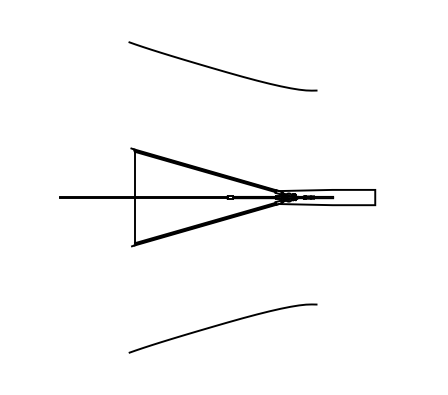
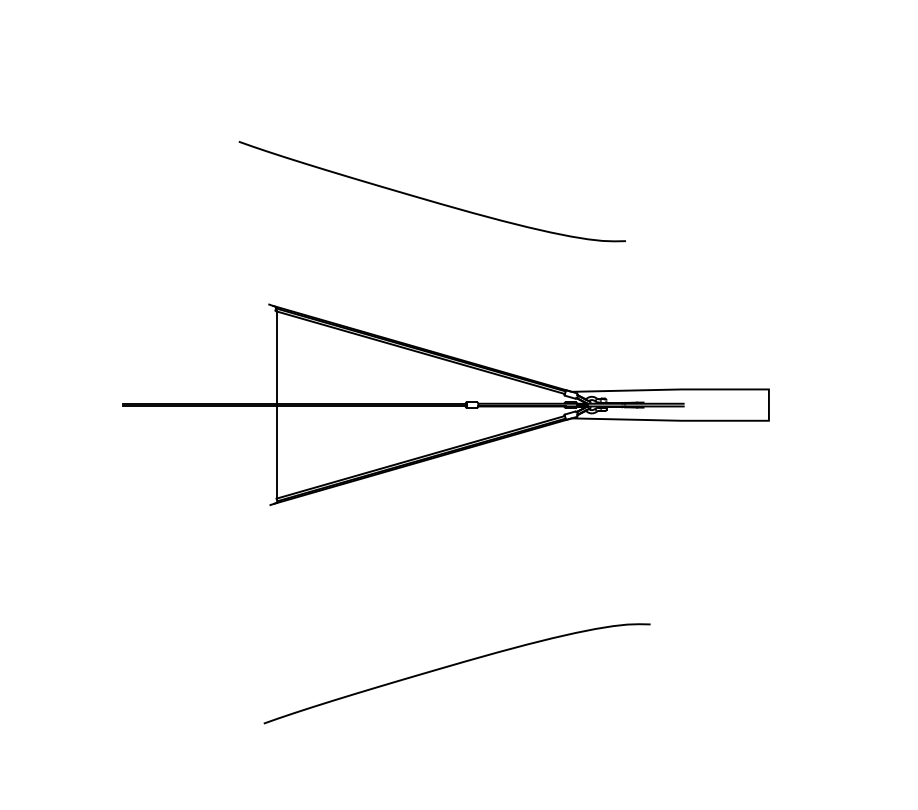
curve: (221, 69) -> (429, 198), moved

